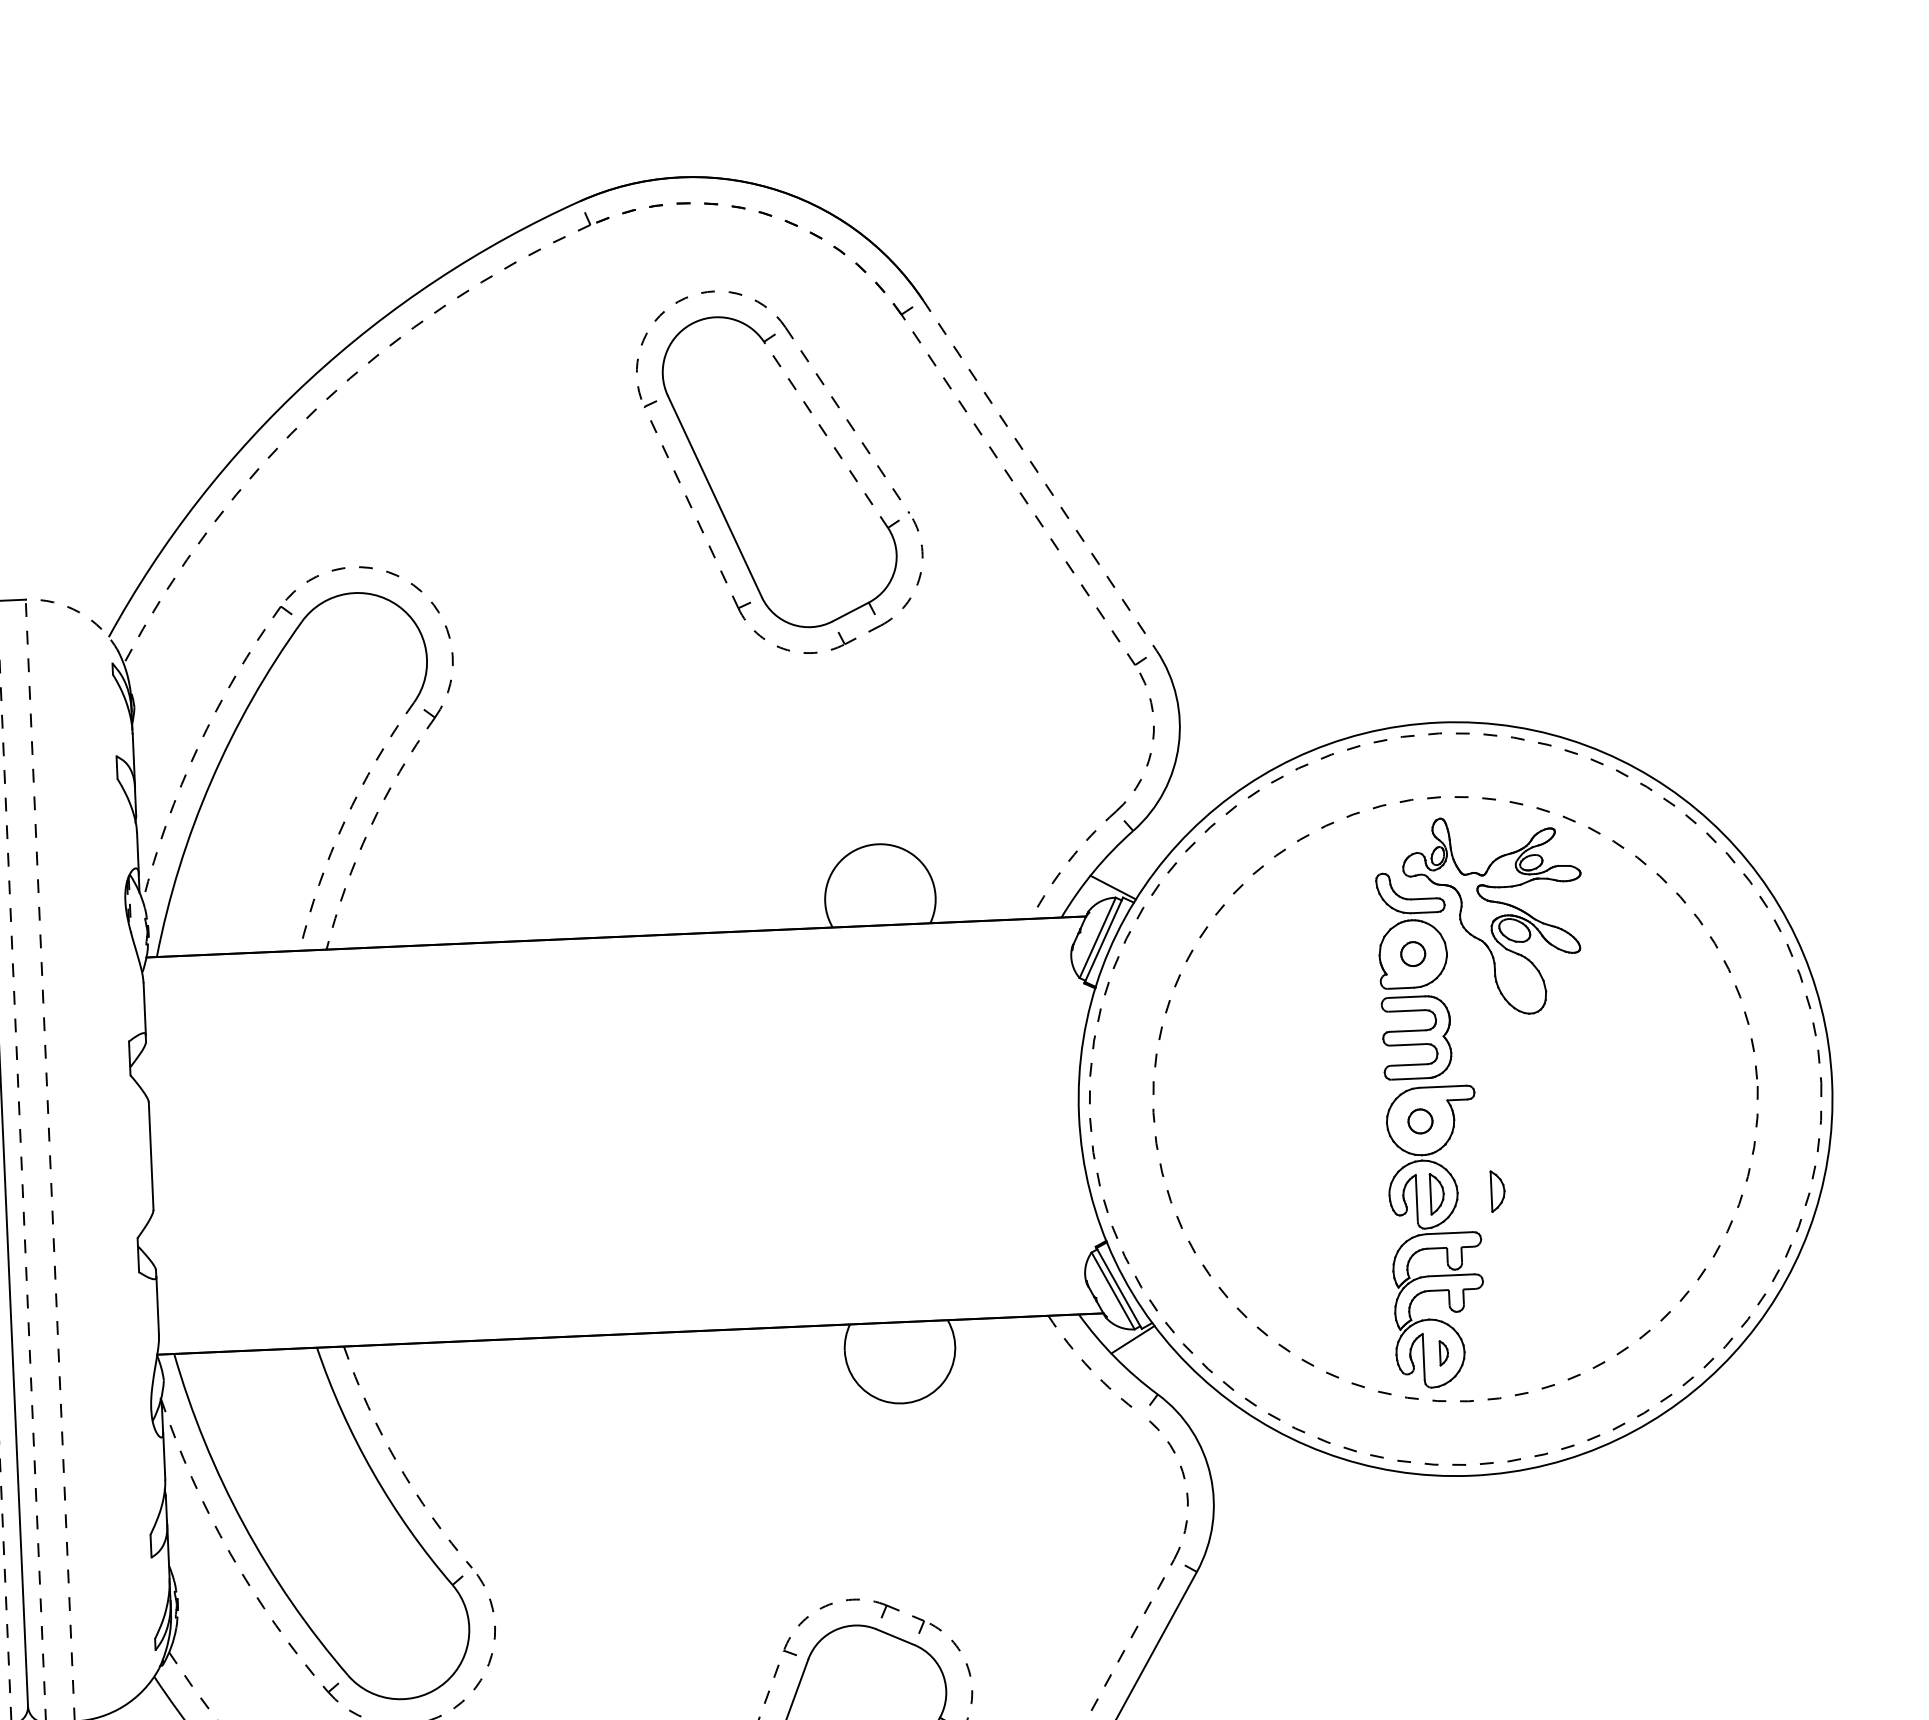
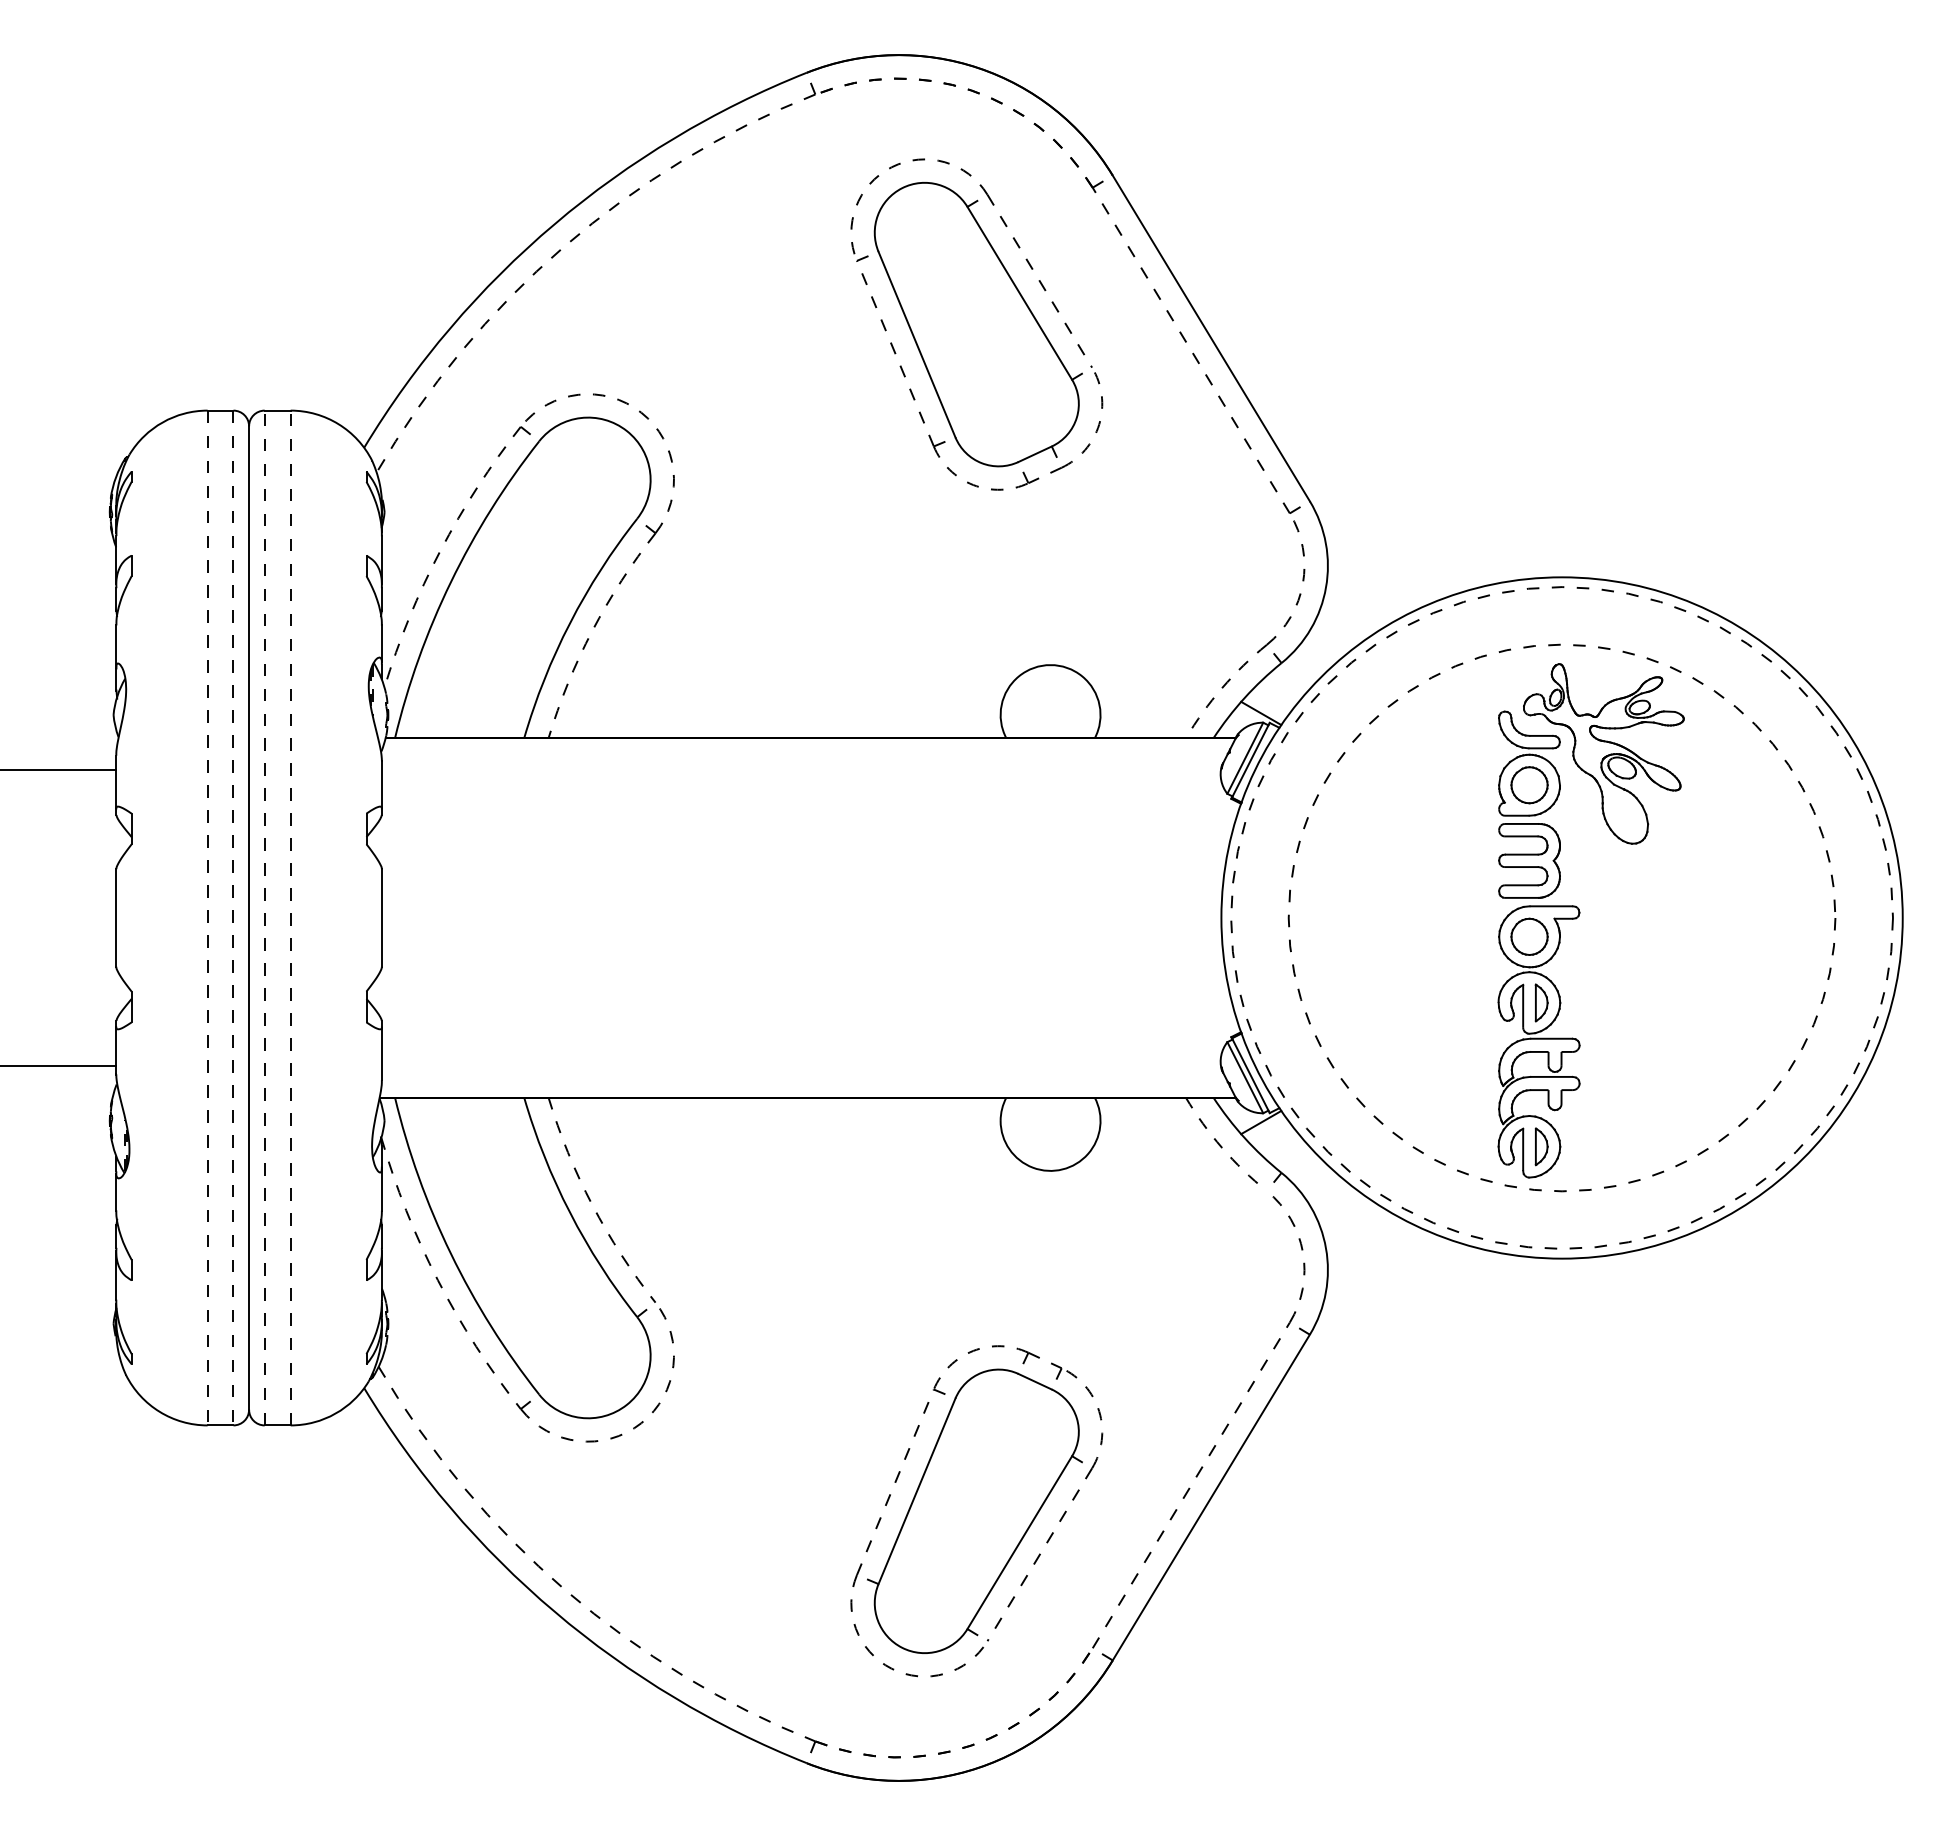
line: (825, 433) -> (1019, 292), dashed -> solid
line: (1040, 475) -> (1211, 338), dashed -> solid
arc: (79, 612) -> (338, 424), dashed -> solid
arc: (345, 821) -> (570, 623), dashed -> solid
part: (1413, 954) -> (1529, 785), size x1.67
part: (1420, 1121) -> (1529, 936), size x1.67
part: (1497, 1190) -> (1596, 1002), removed
part: (1443, 1352) -> (1541, 1146), size x1.67

